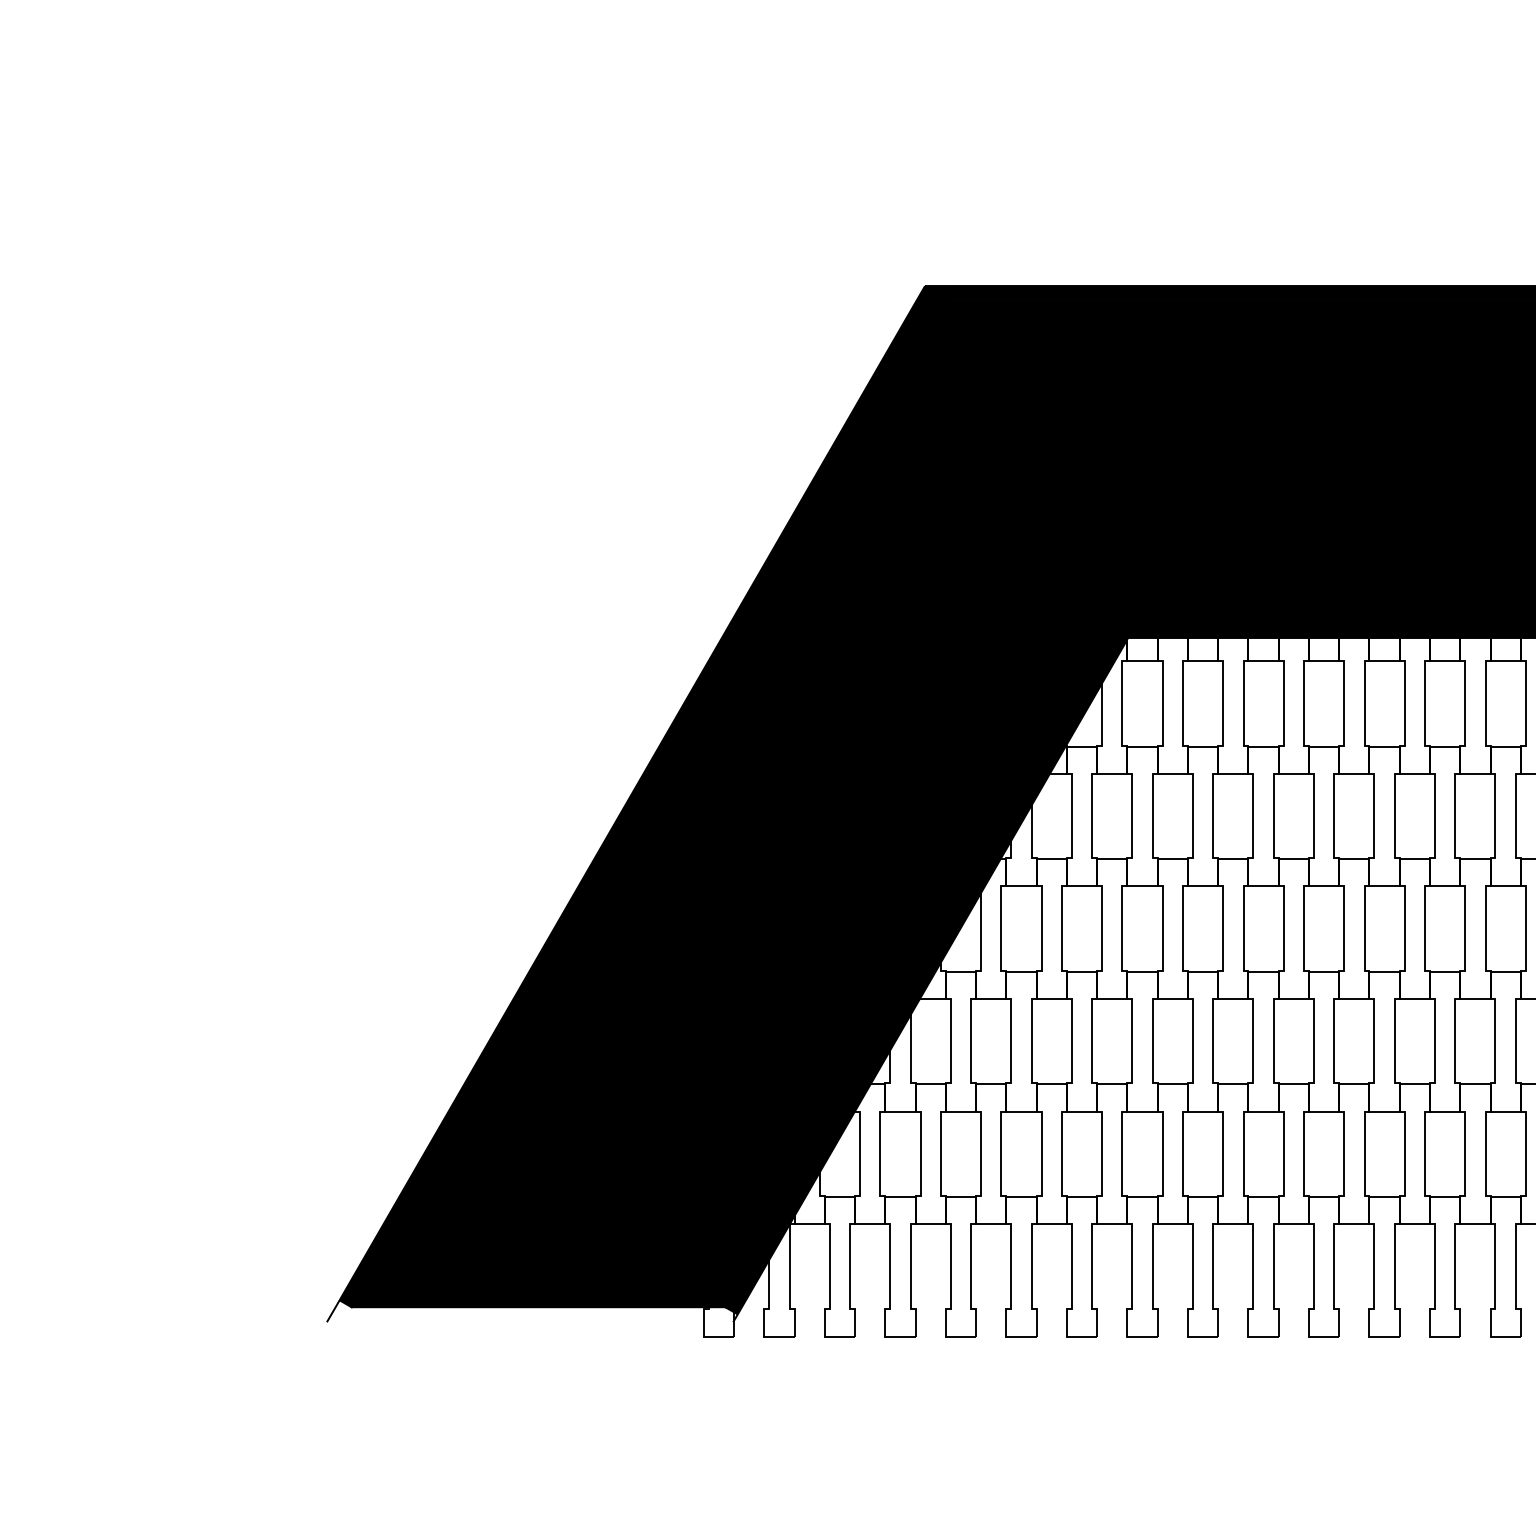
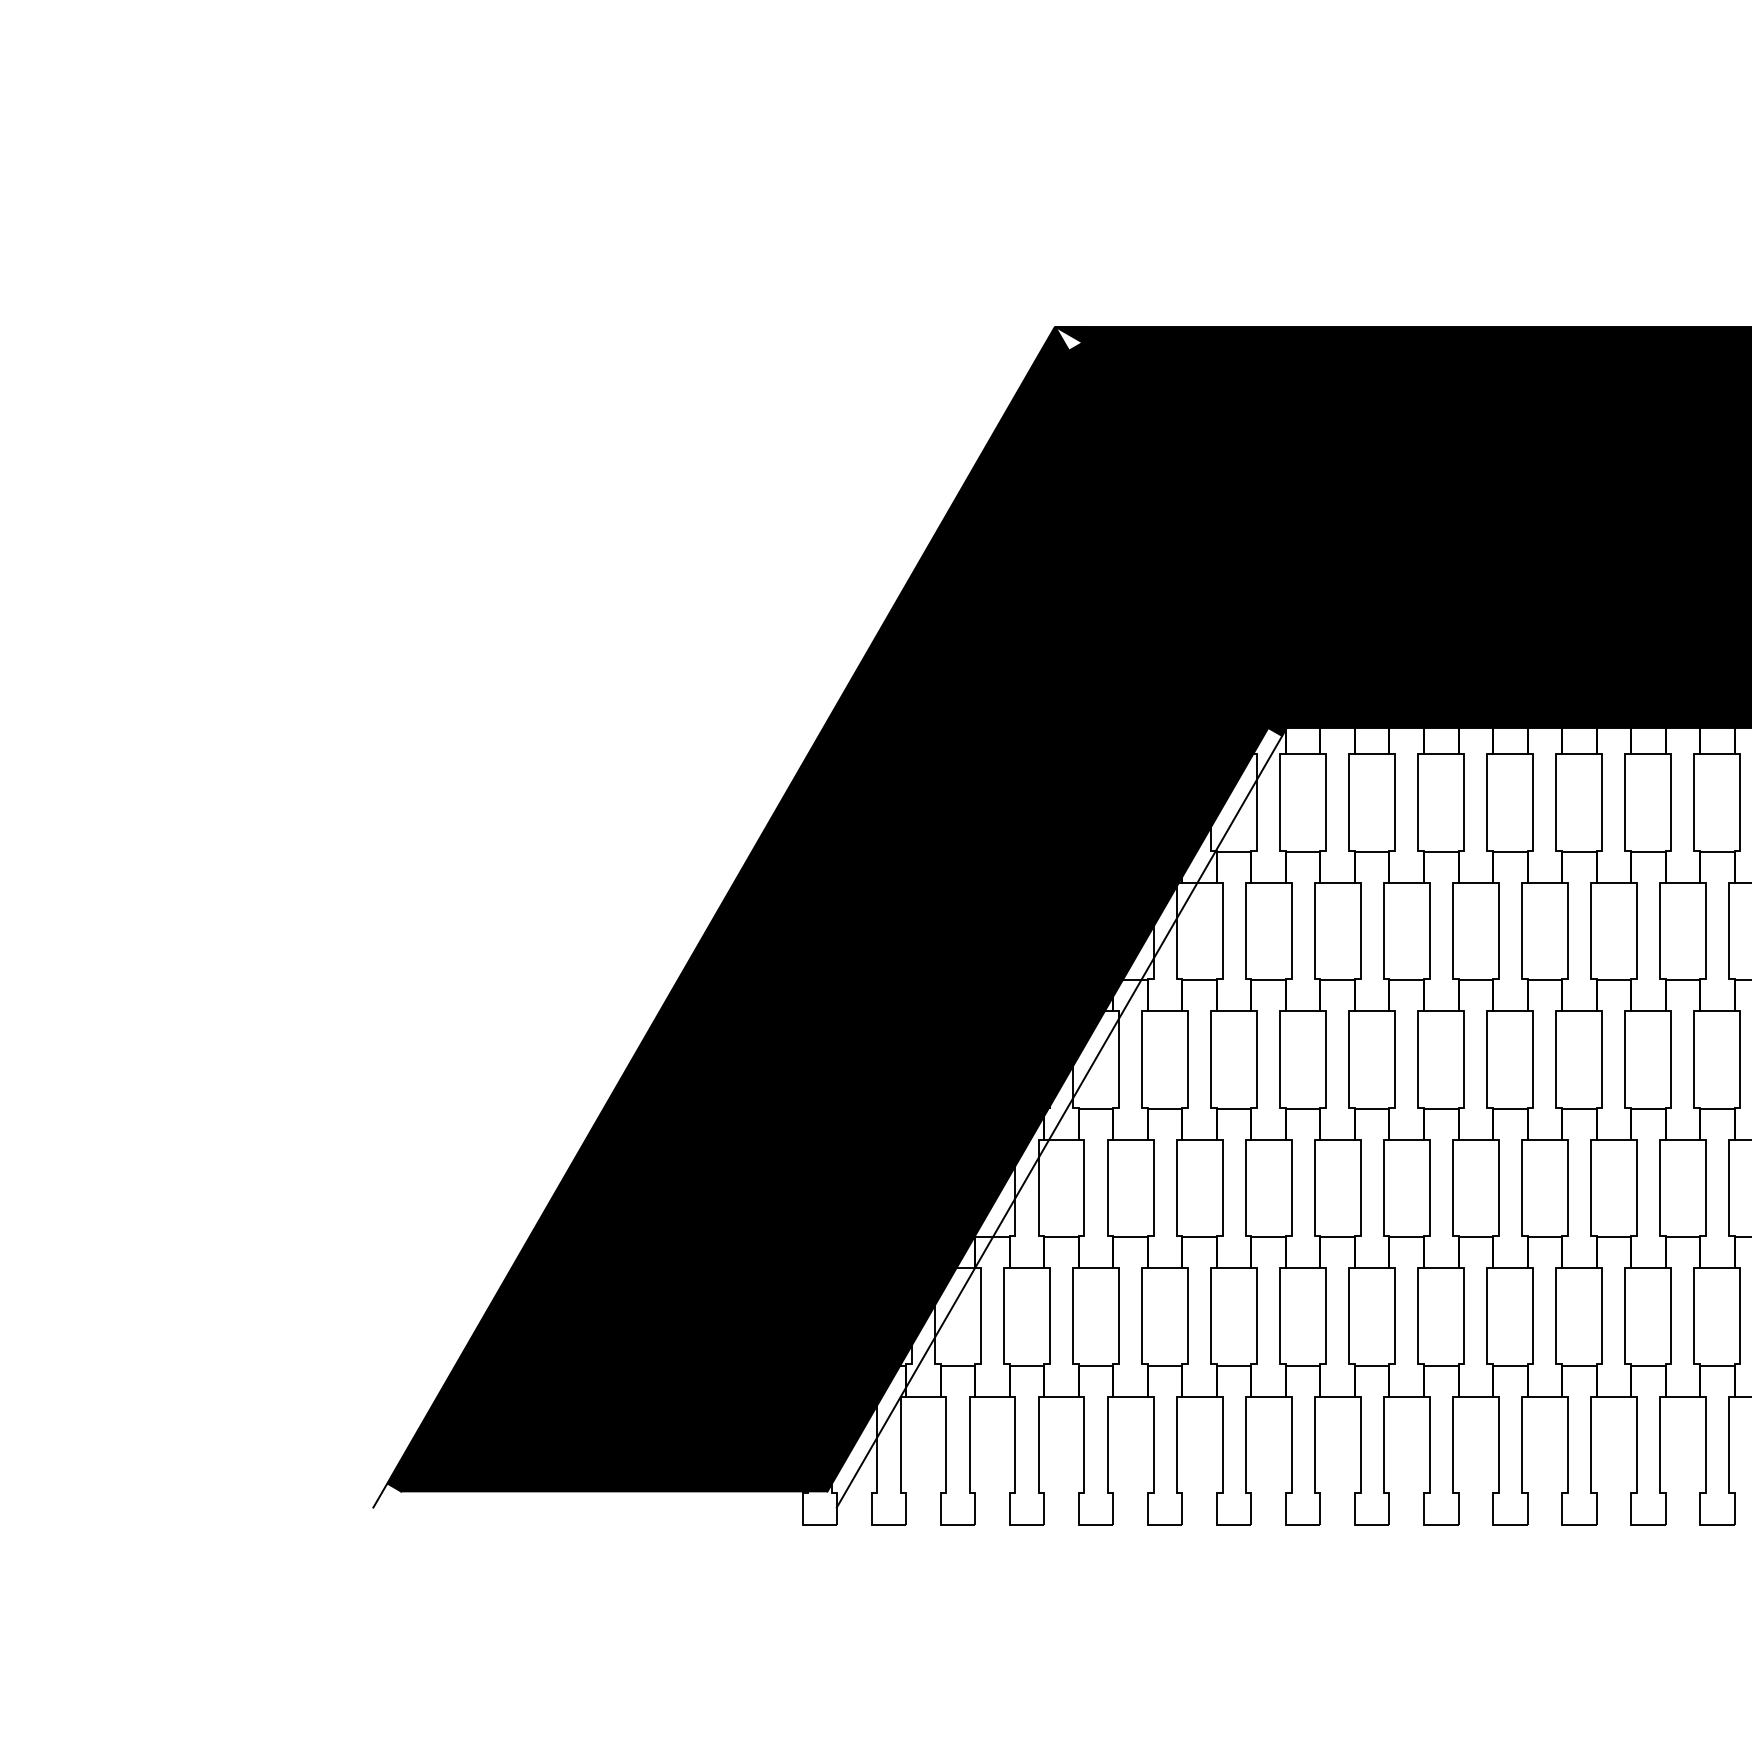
fill: (937, 296) -> (1069, 338), removed
fill: (924, 976) -> (1054, 1114), removed

